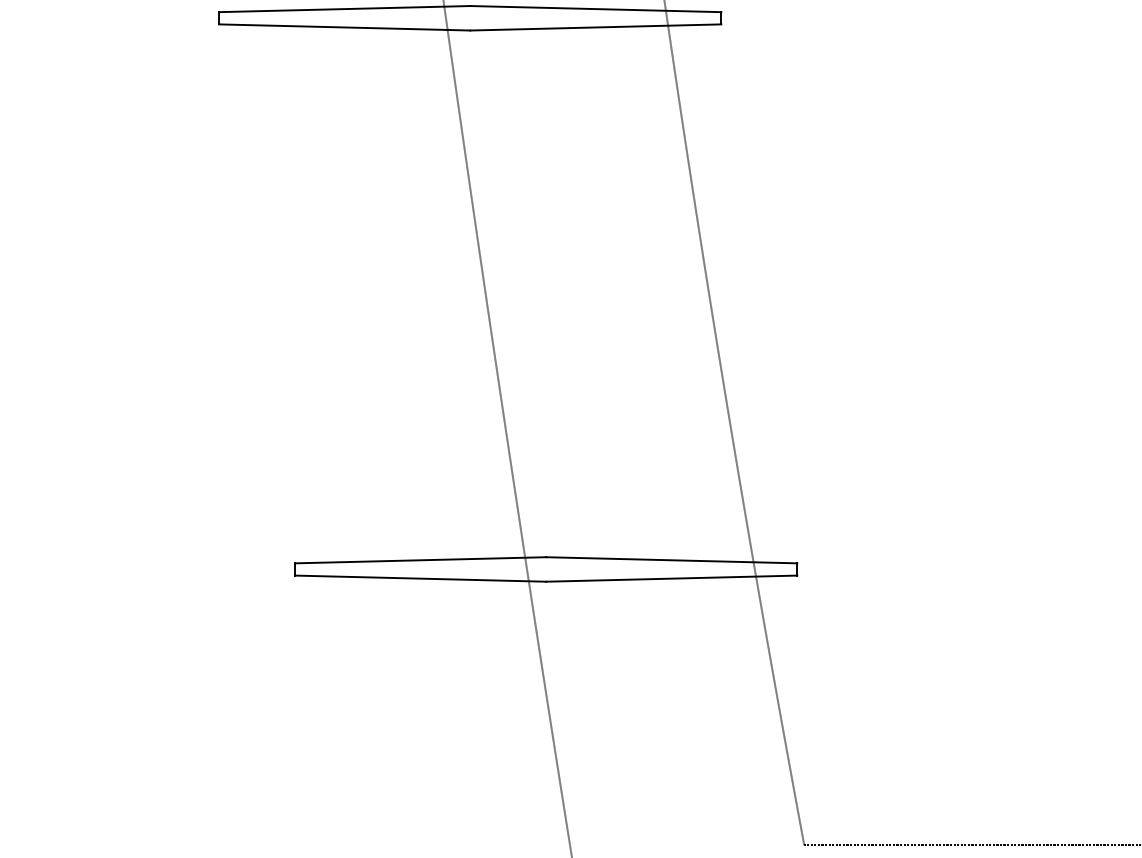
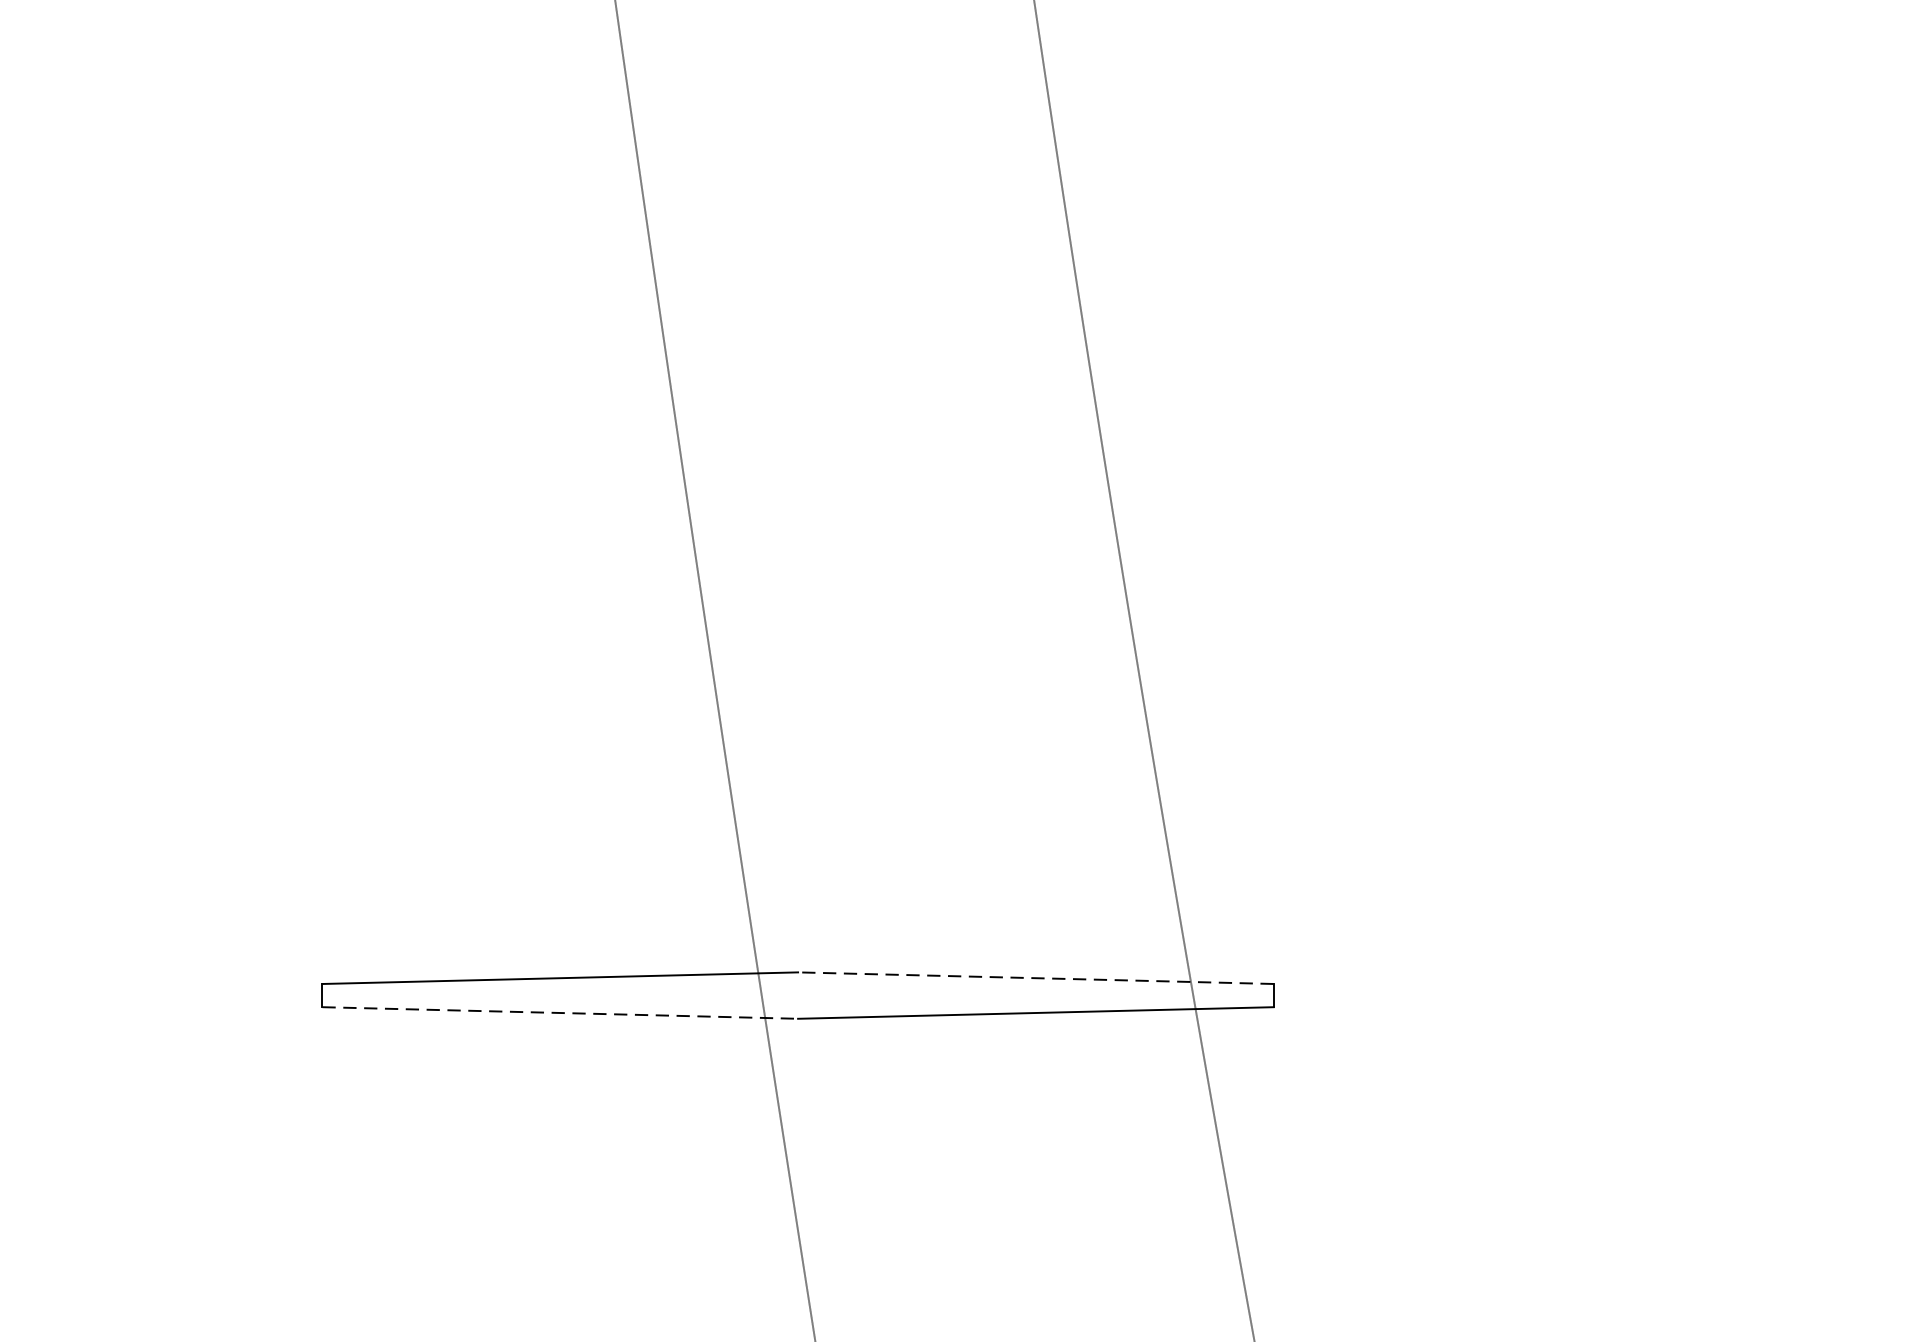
line: (671, 560) -> (1035, 978), solid -> dashed
line: (420, 578) -> (560, 1012), solid -> dashed

